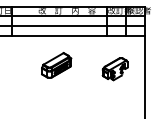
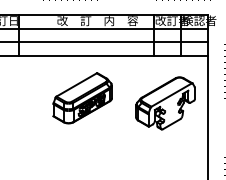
part: (56, 65) -> (82, 98), size x1.43
part: (115, 69) -> (165, 103), size x1.67

